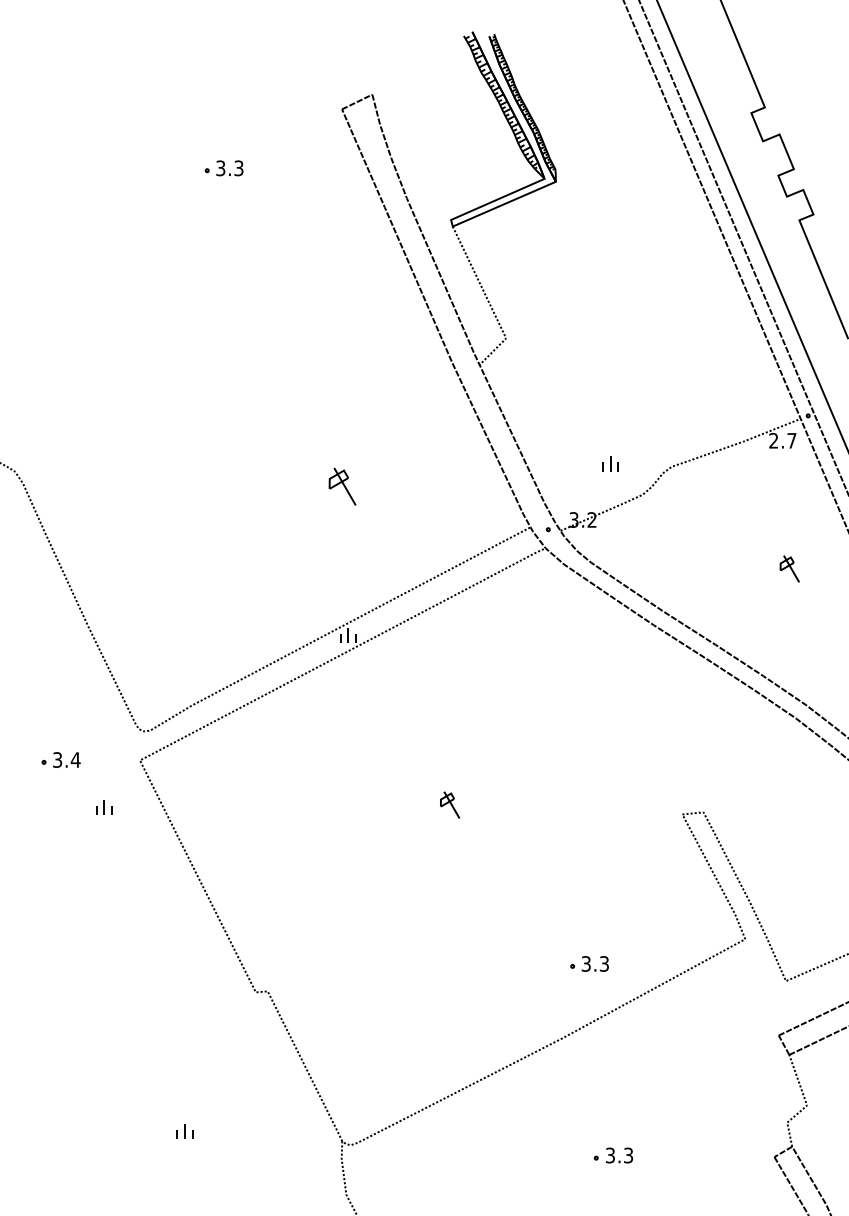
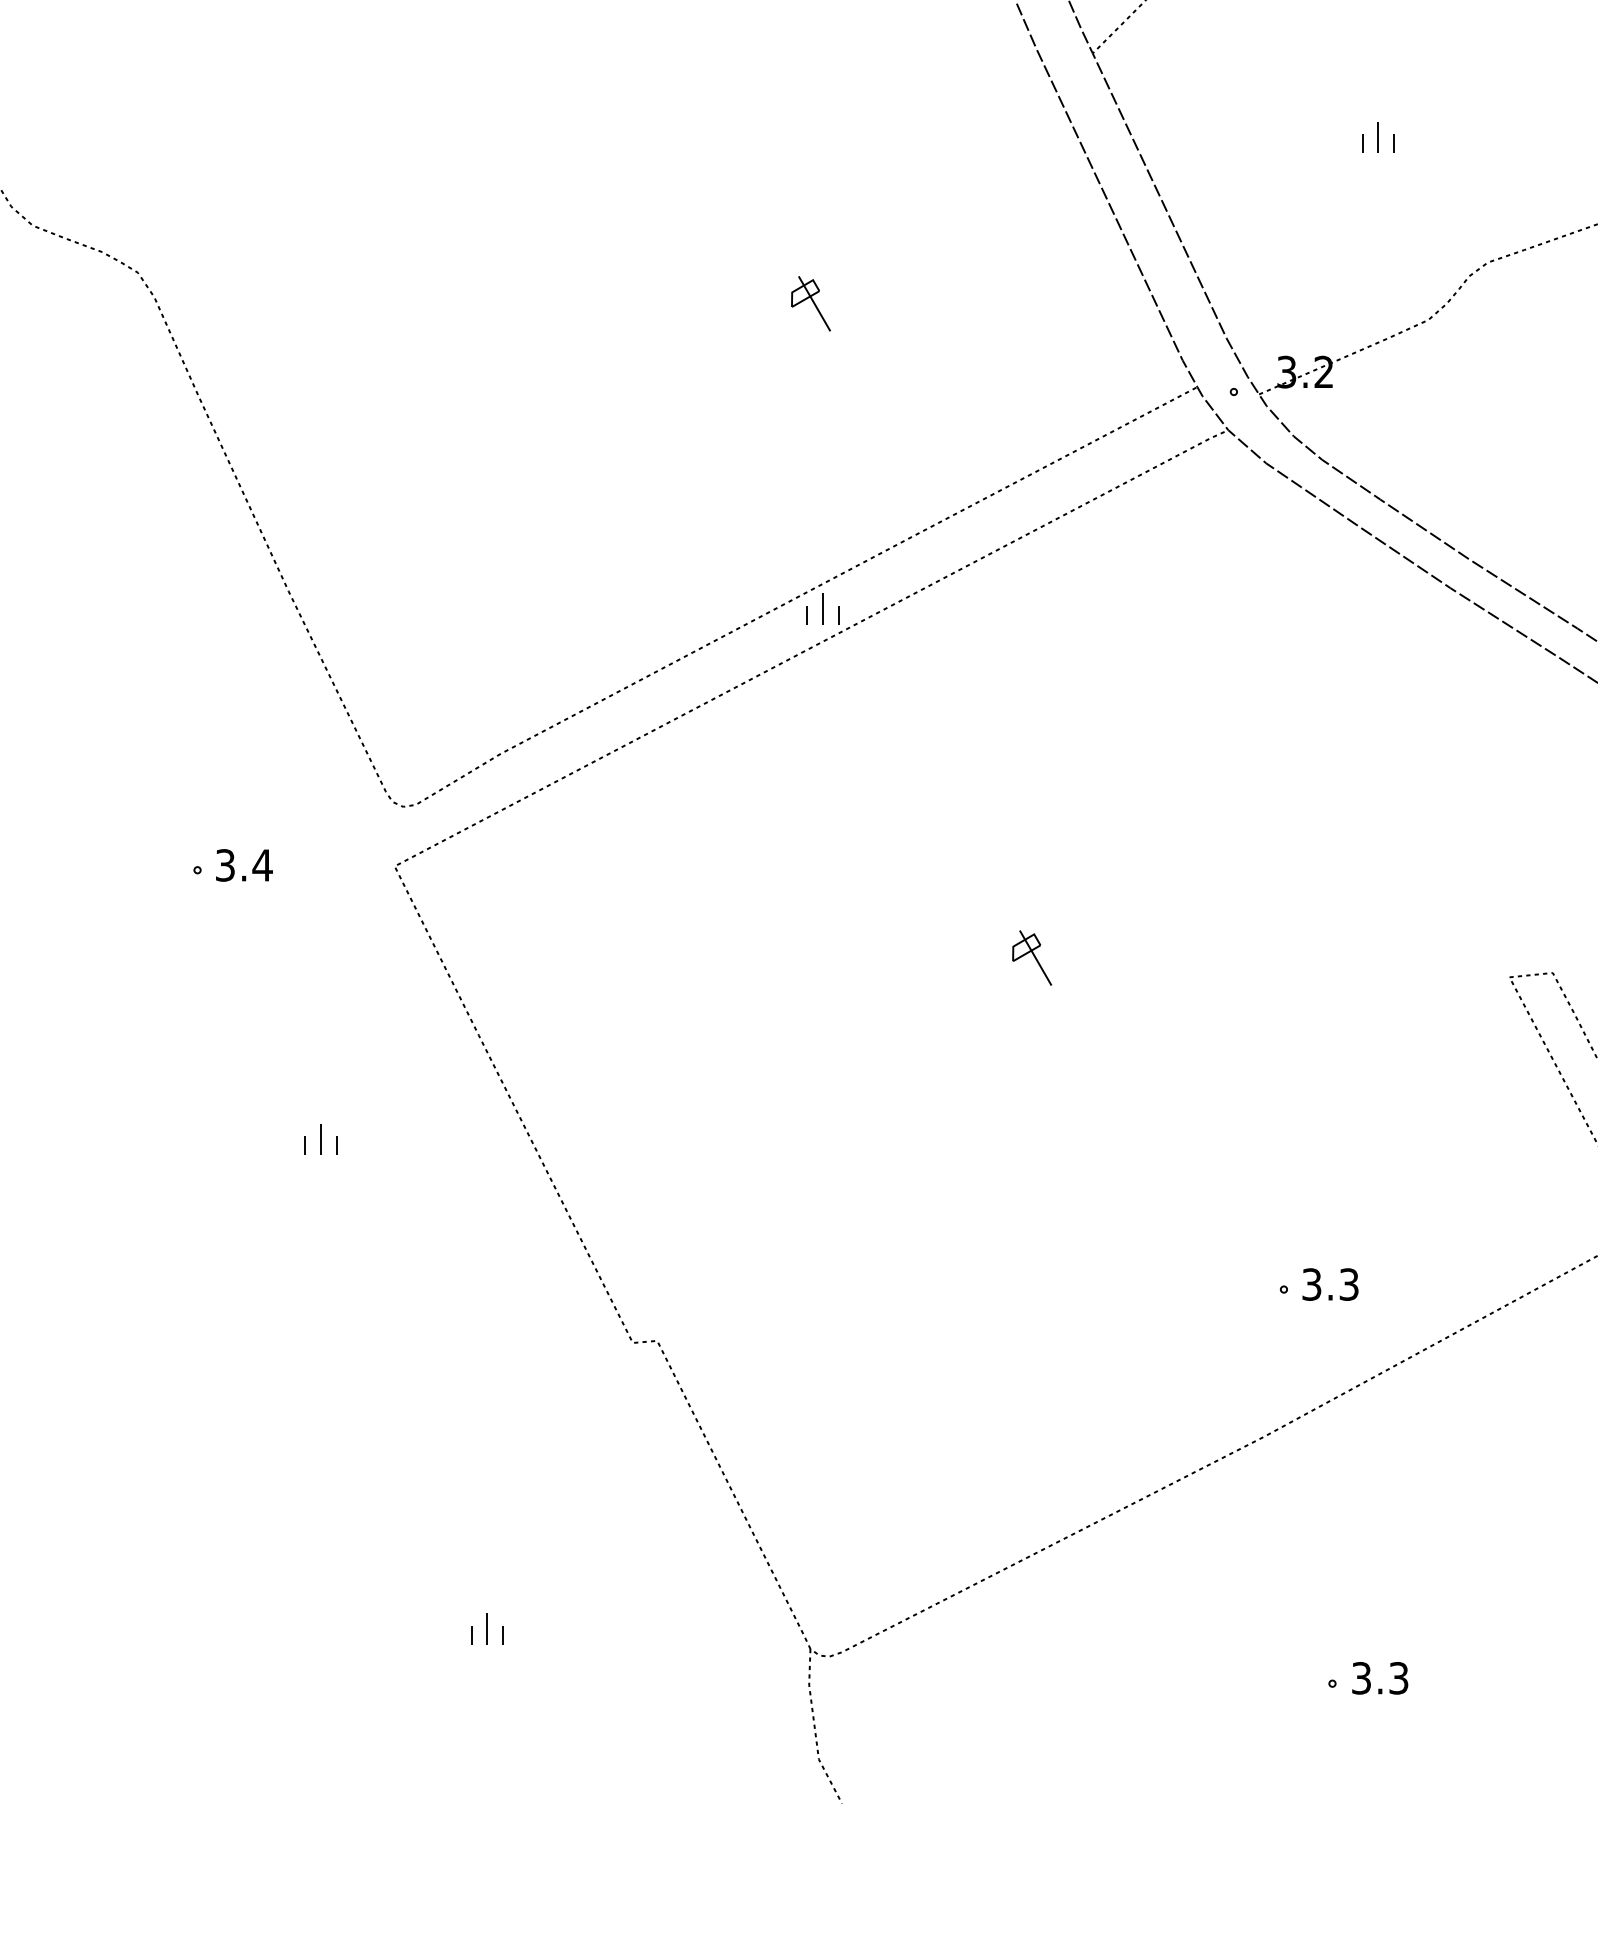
part: (610, 463) -> (1378, 136), moved
part: (342, 486) -> (810, 303), size x0.71
part: (104, 807) -> (321, 1139), moved

